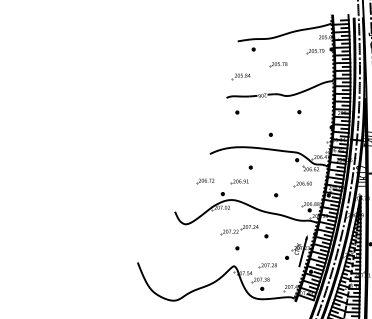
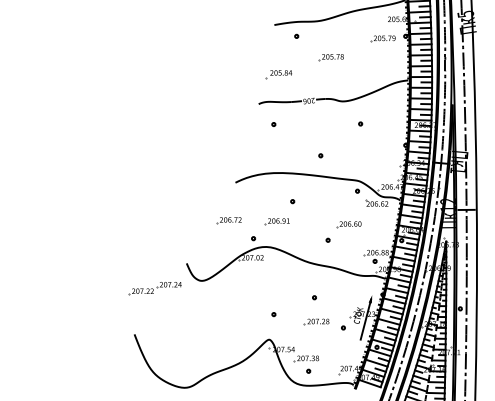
part: (302, 184) -> (348, 225), moved
part: (239, 230) -> (155, 289), moved
part: (267, 265) -> (316, 321), moved

